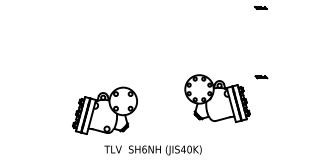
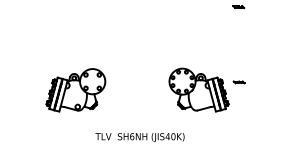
part: (261, 77) -> (239, 82), moved
part: (104, 110) -> (75, 89), moved

